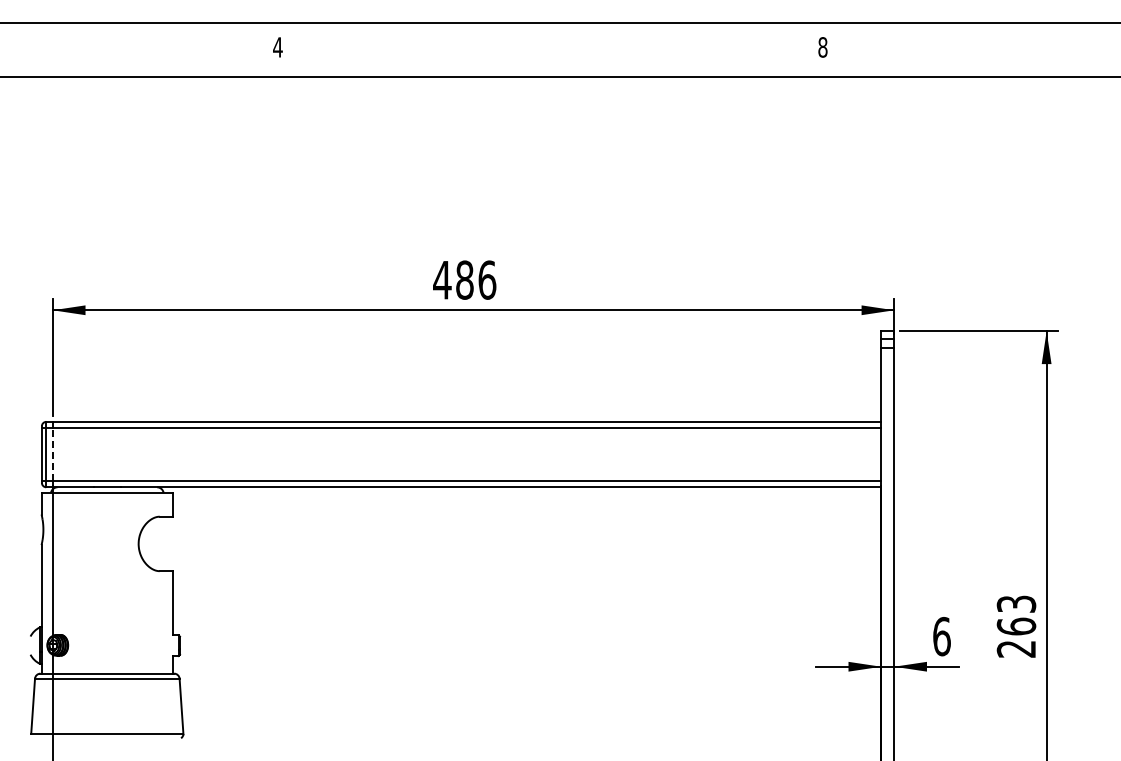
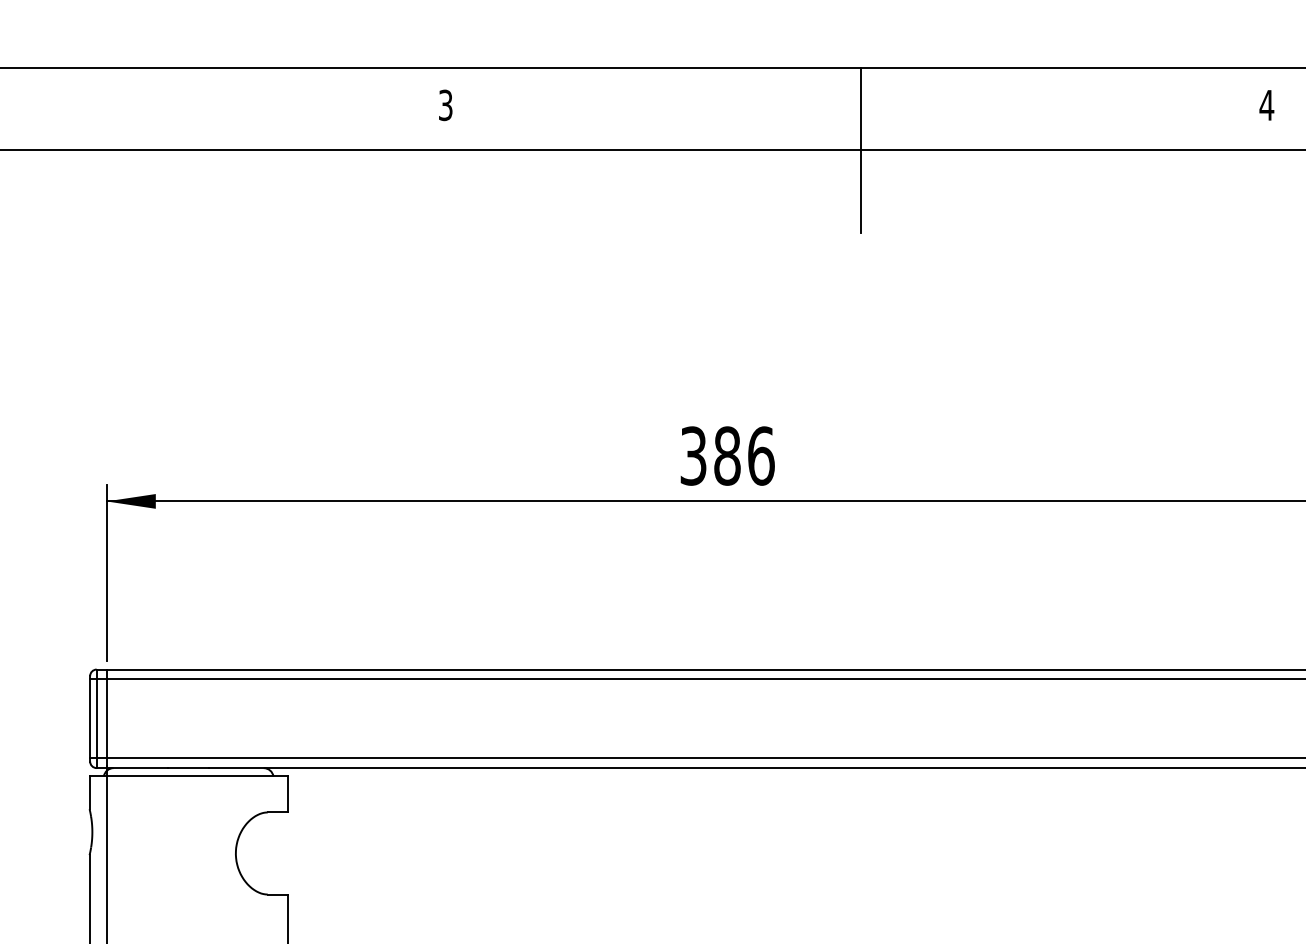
text: (277, 47) -> (445, 105), 4 -> 3
text: (822, 47) -> (1266, 105), 8 -> 4
line: (553, 76) -> (860, 149), added
text: (442, 279) -> (693, 455), 486 -> 386
line: (52, 454) -> (106, 718), dashed -> solid

